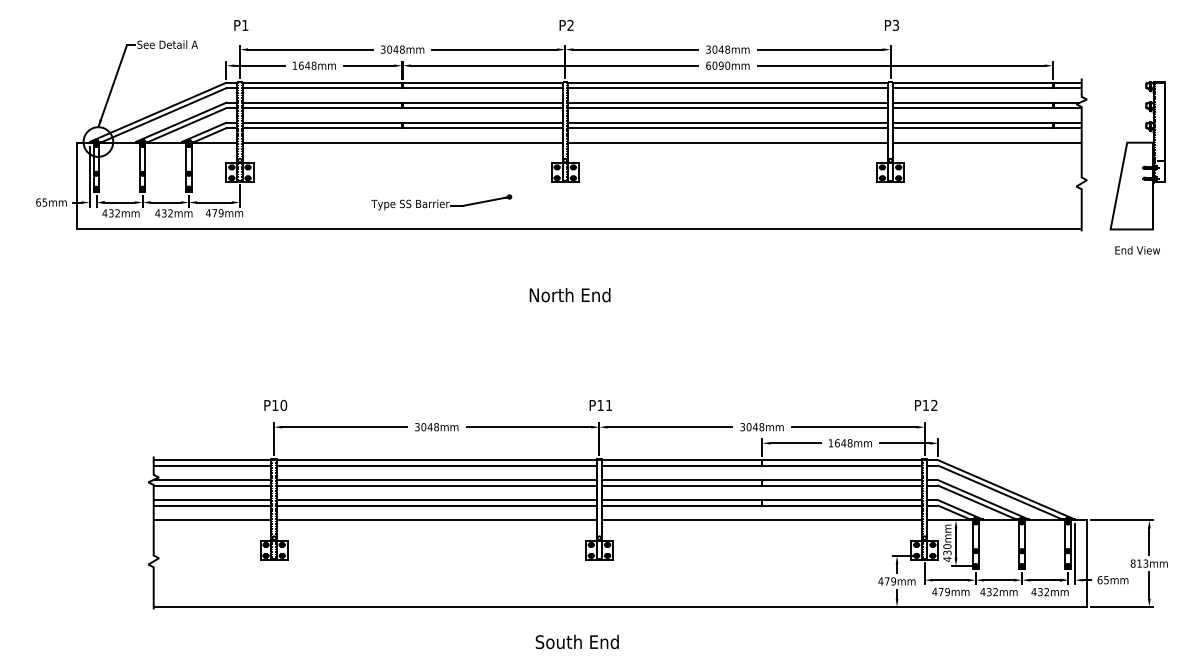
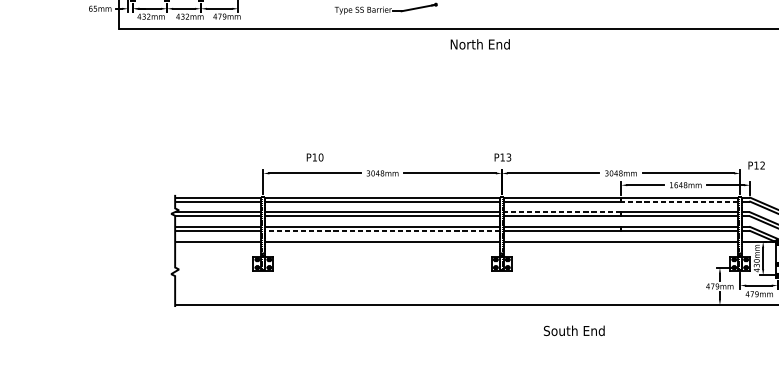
text: (569, 295) -> (479, 44), moved
text: (609, 404) -> (509, 156), P11 -> P13
text: (275, 405) -> (314, 157), moved
text: (926, 405) -> (756, 165), moved
line: (842, 465) -> (679, 201), solid -> dashed
line: (681, 480) -> (561, 212), solid -> dashed
line: (436, 505) -> (382, 230), solid -> dashed
text: (576, 641) -> (573, 330), moved

